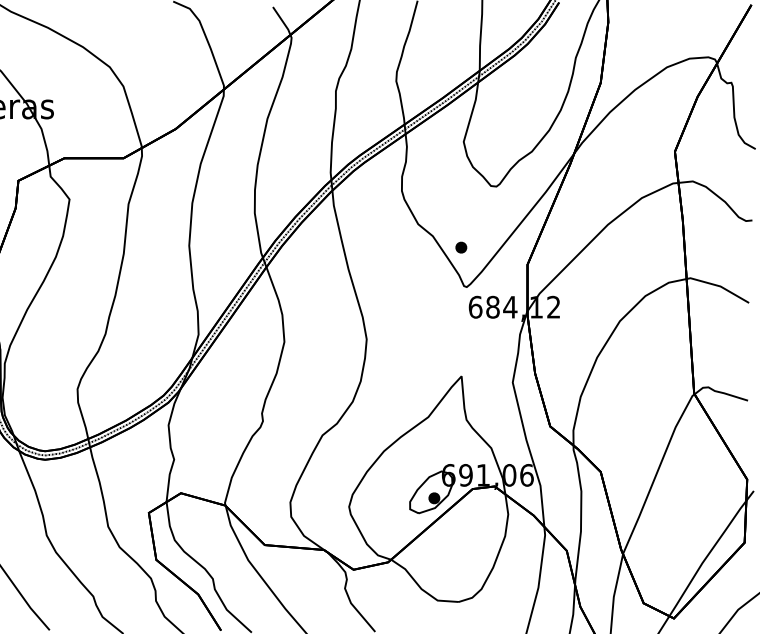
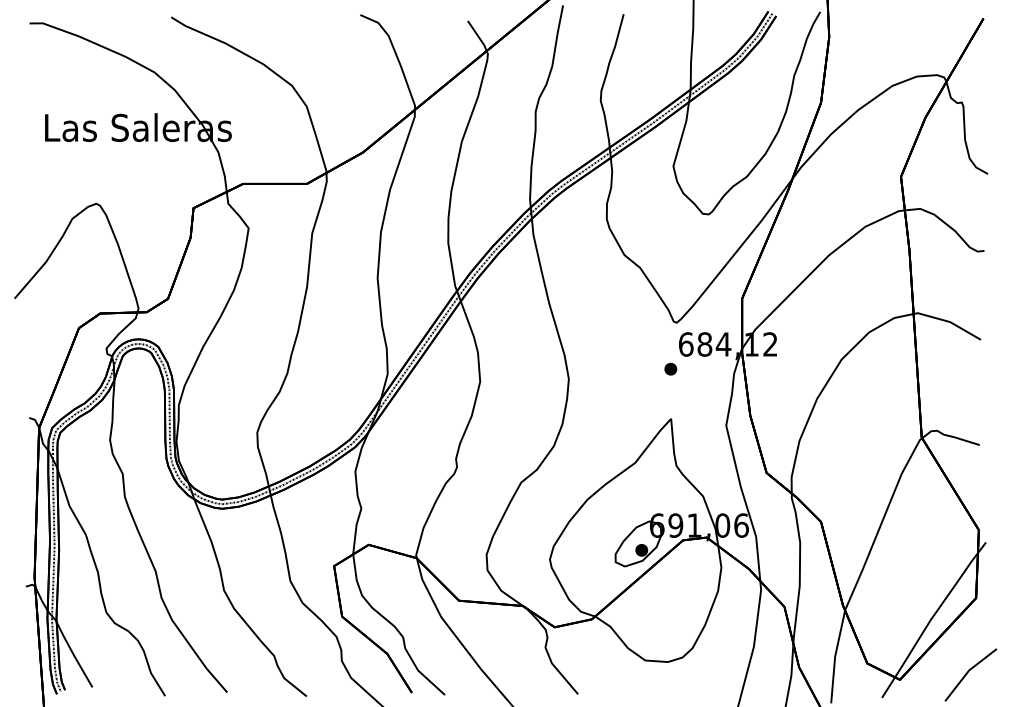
part: (461, 246) -> (670, 368), moved

